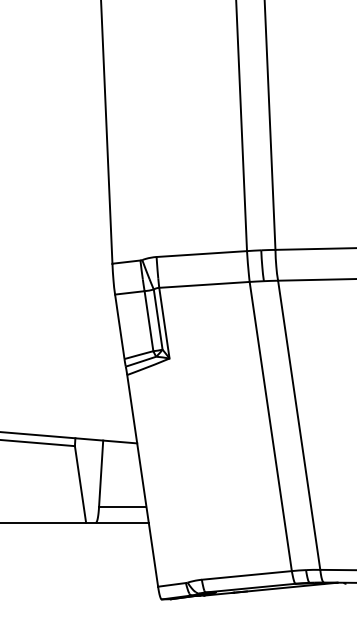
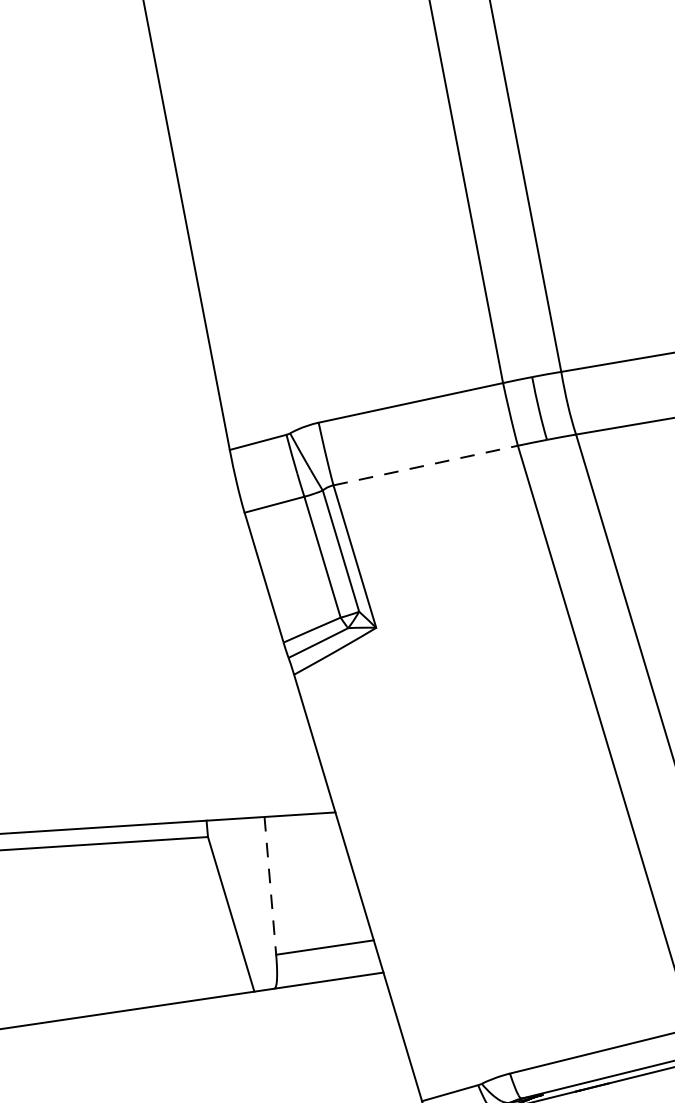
line: (204, 284) -> (425, 464), solid -> dashed
line: (101, 474) -> (271, 887), solid -> dashed

